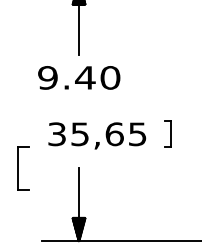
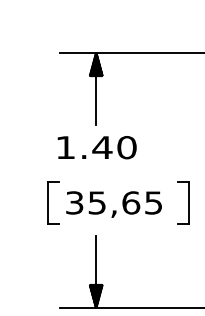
text: (47, 77) -> (65, 147), 9.40 -> 1.40
part: (168, 133) -> (183, 202), size x1.67
part: (23, 167) -> (53, 202), moved

